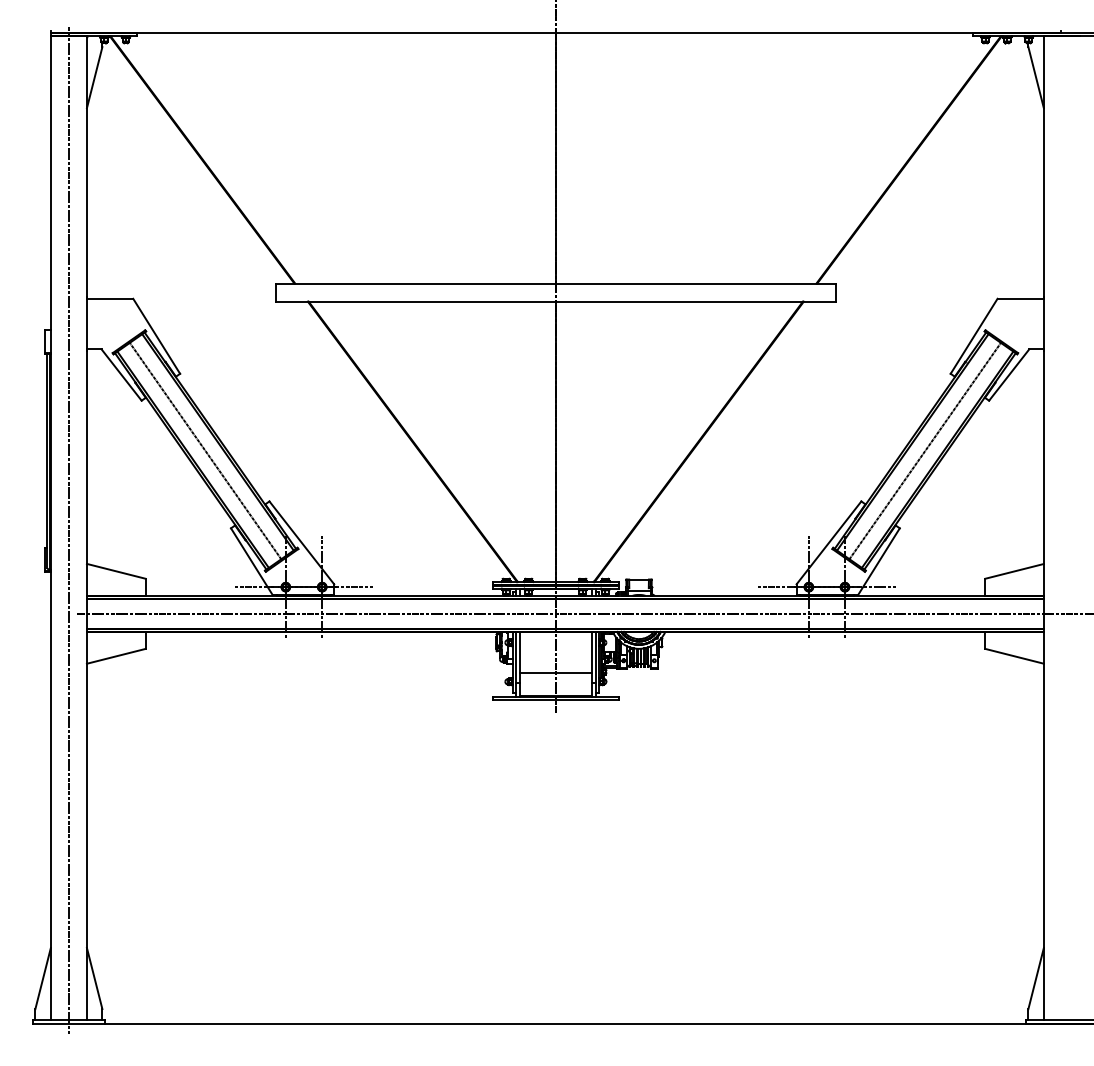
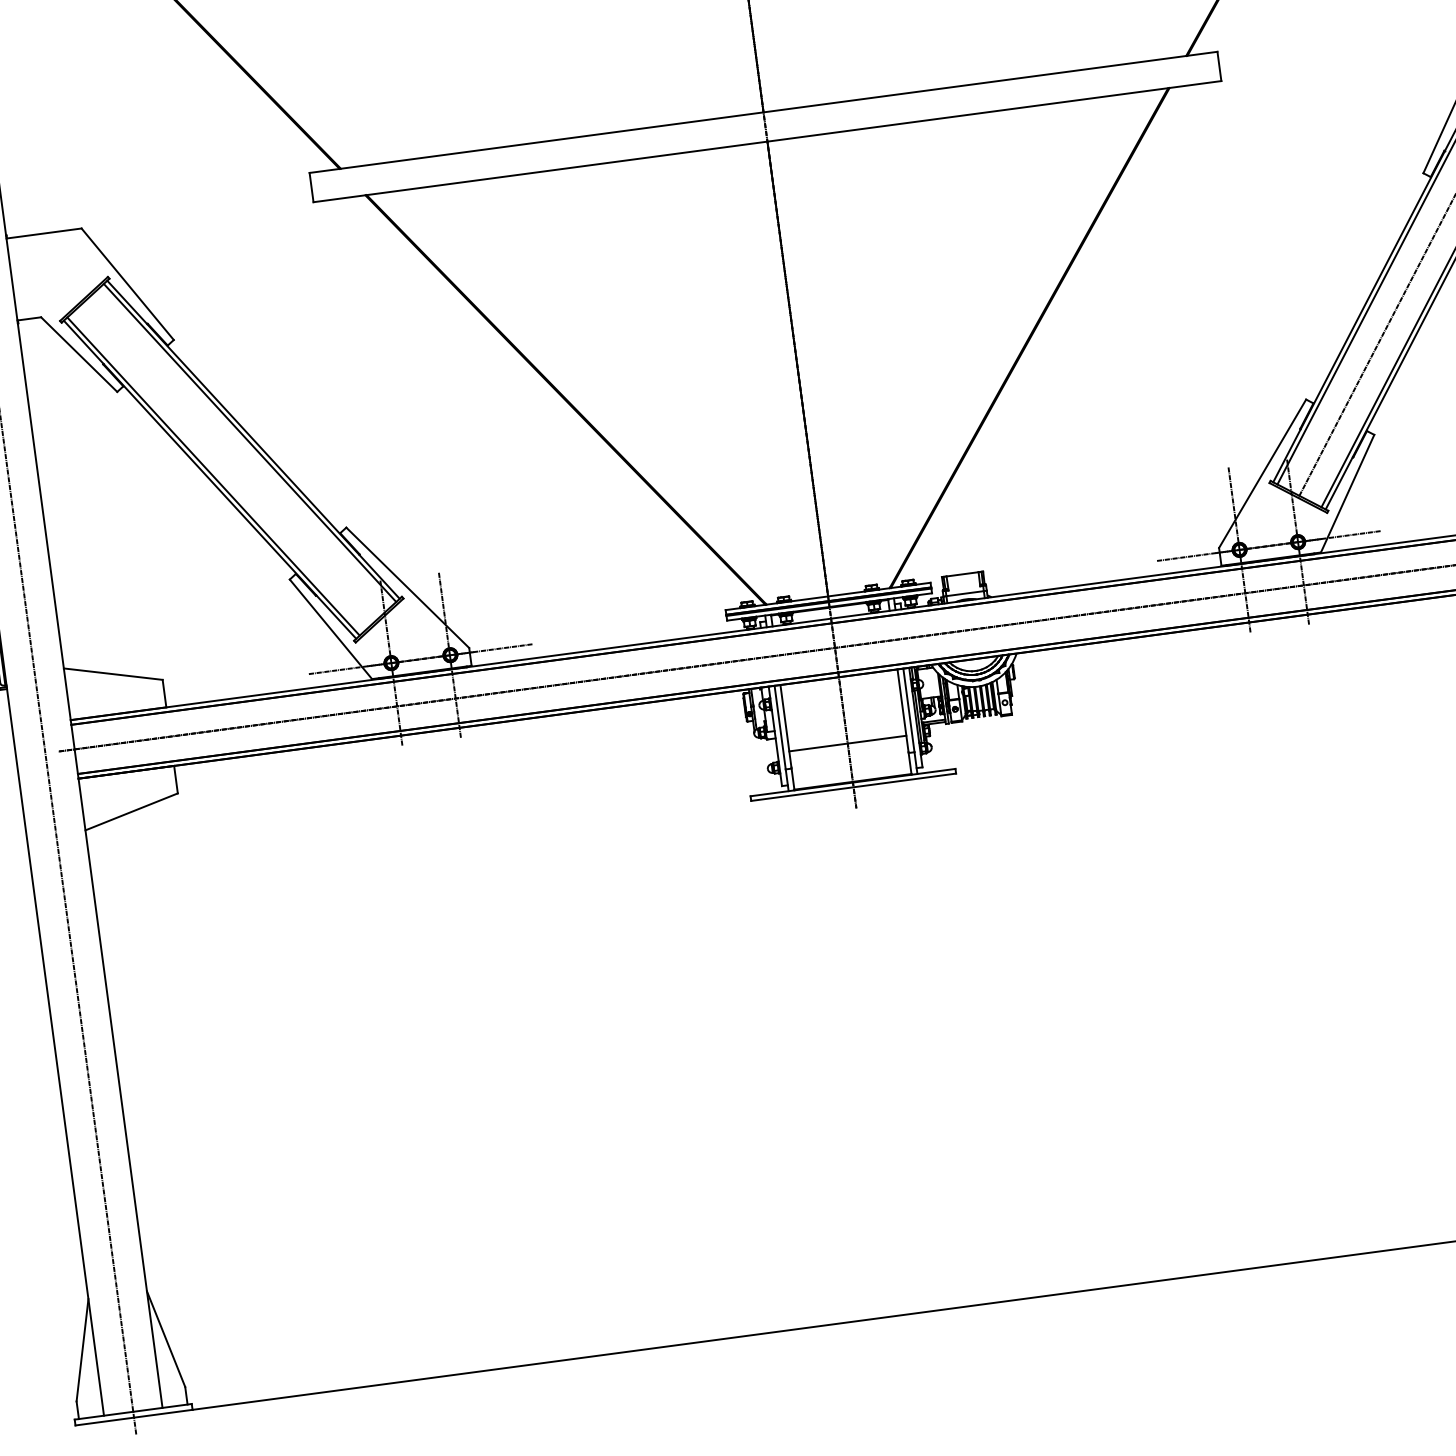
line: (205, 450) -> (231, 458), removed

